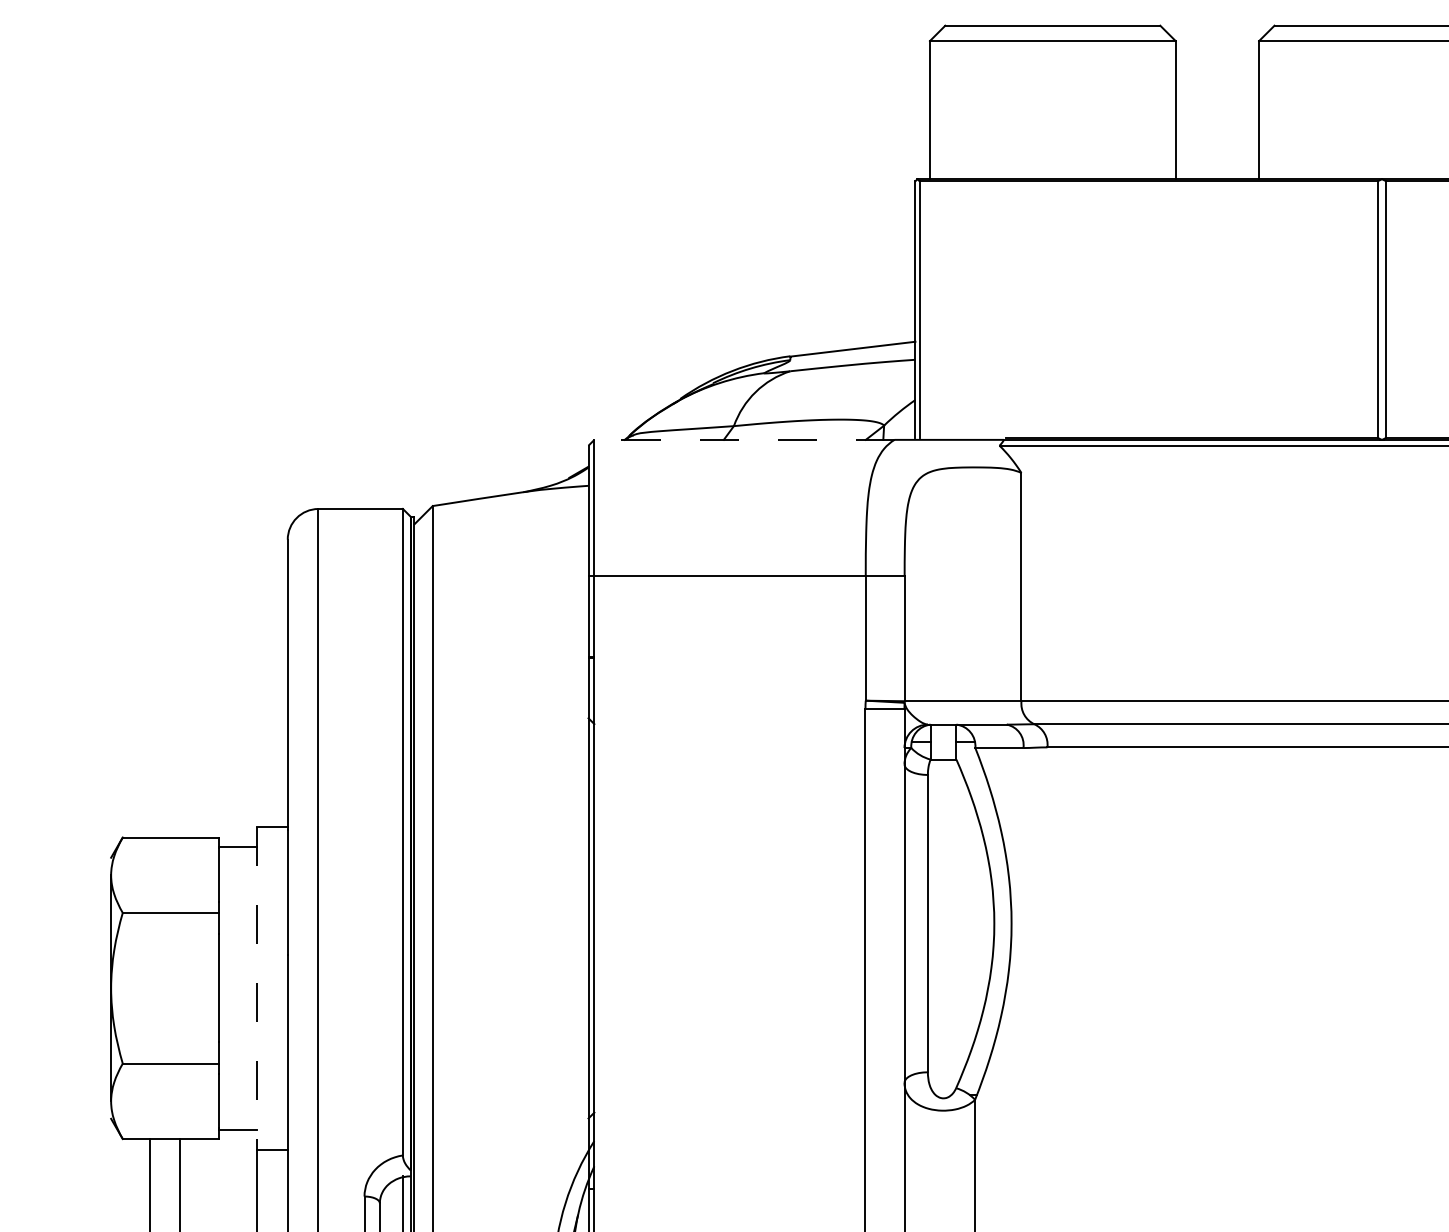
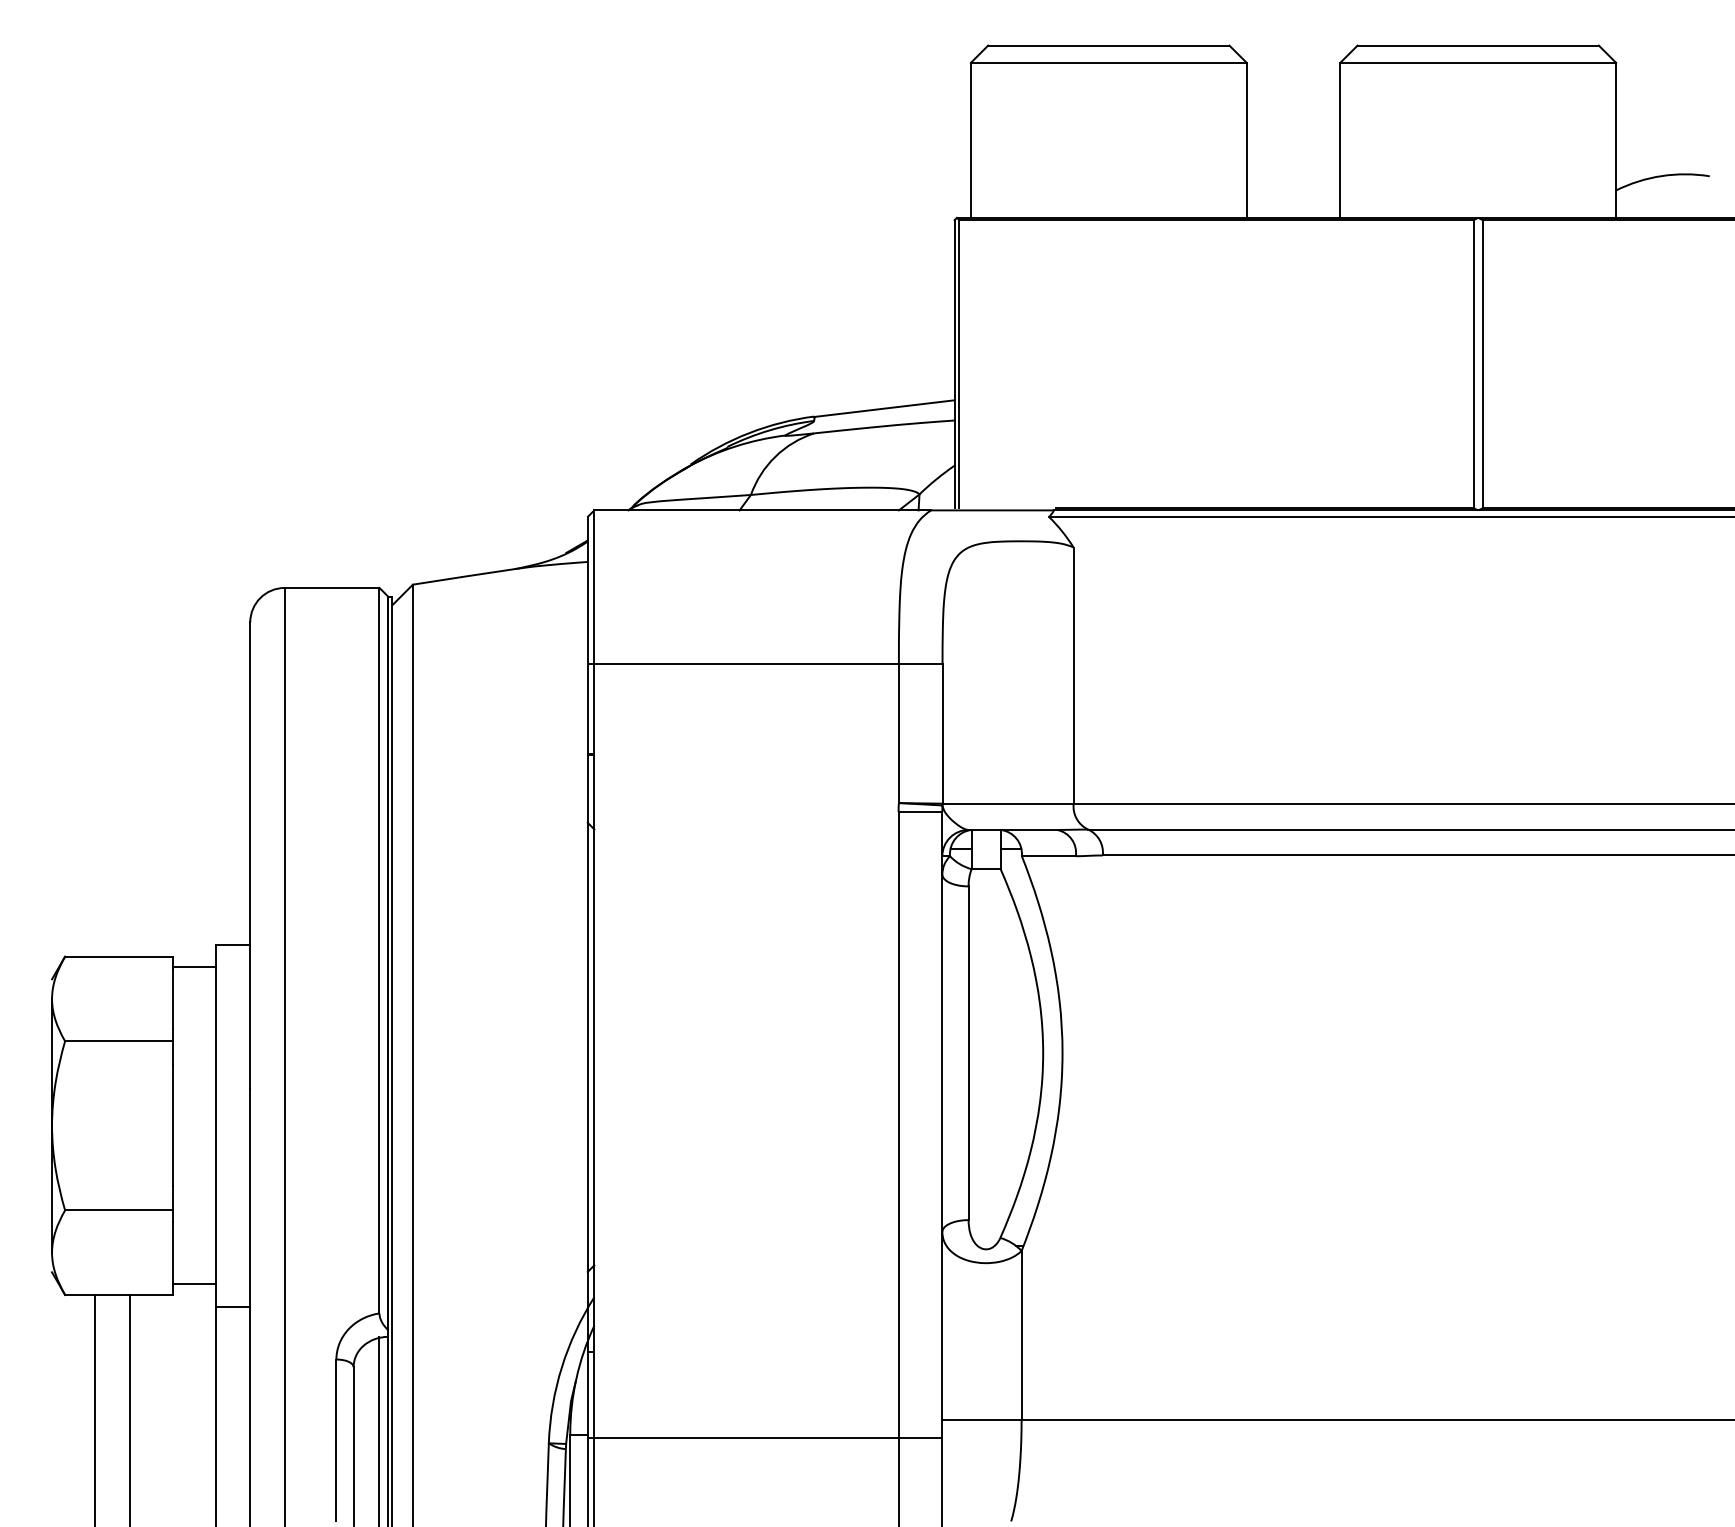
line: (744, 439) -> (762, 510), dashed -> solid
line: (256, 987) -> (215, 1125), dashed -> solid

